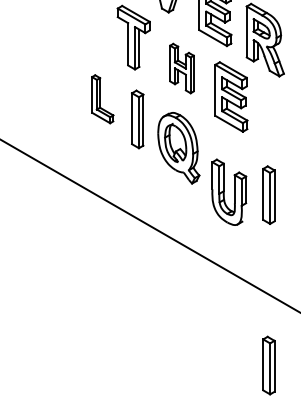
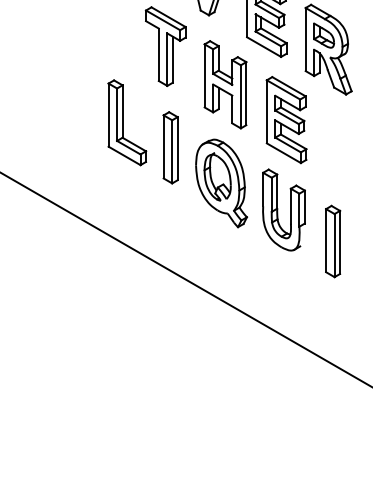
part: (182, 68) -> (225, 84), size x1.43
part: (102, 99) -> (127, 122), size x1.43
part: (228, 191) -> (283, 209), moved
part: (269, 365) -> (333, 452), removed

